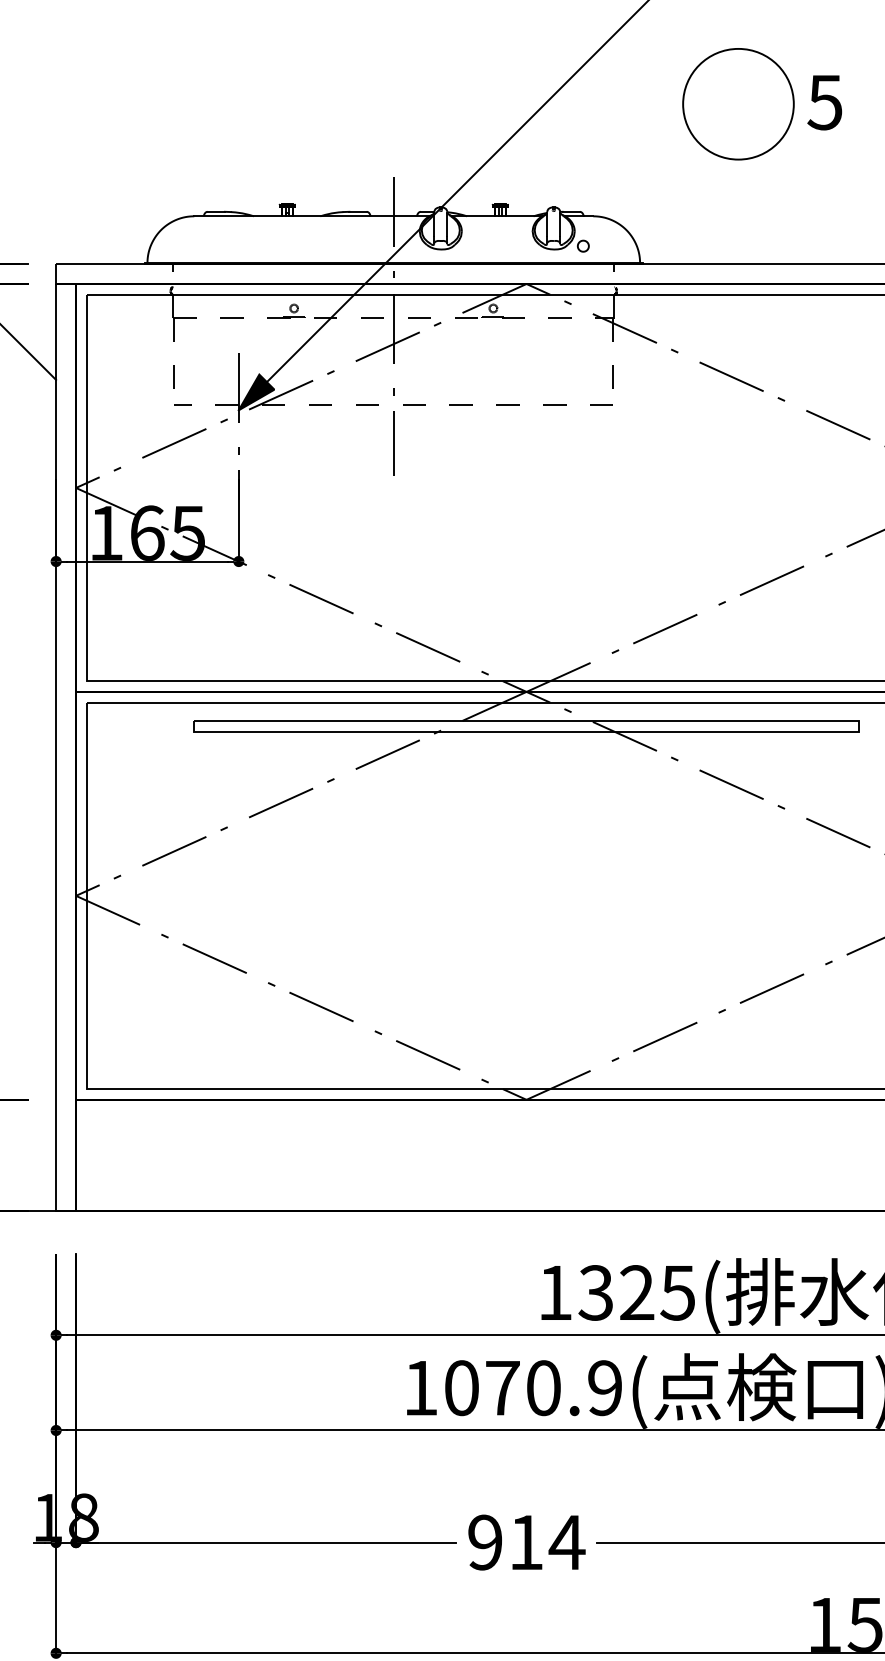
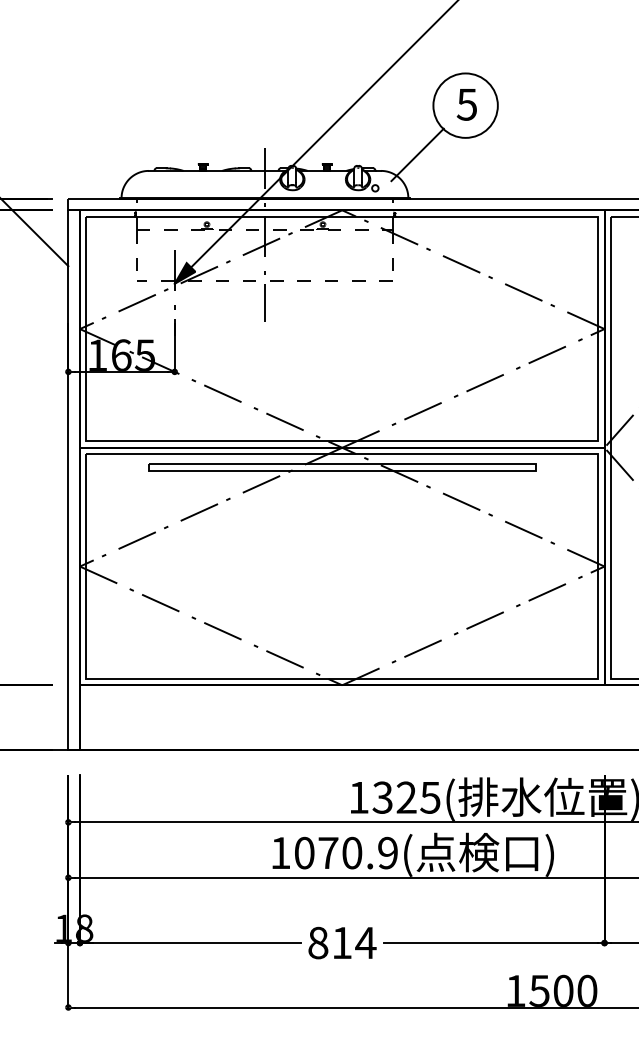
text: (824, 102) -> (466, 104), moved
line: (655, 188) -> (417, 154), added
text: (485, 1541) -> (318, 942), 914 -> 814

